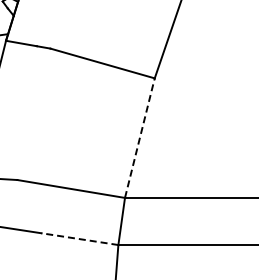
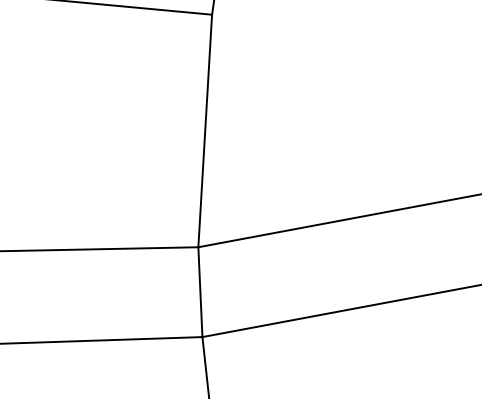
line: (139, 138) -> (204, 131), dashed -> solid
line: (79, 239) -> (128, 340), dashed -> solid

